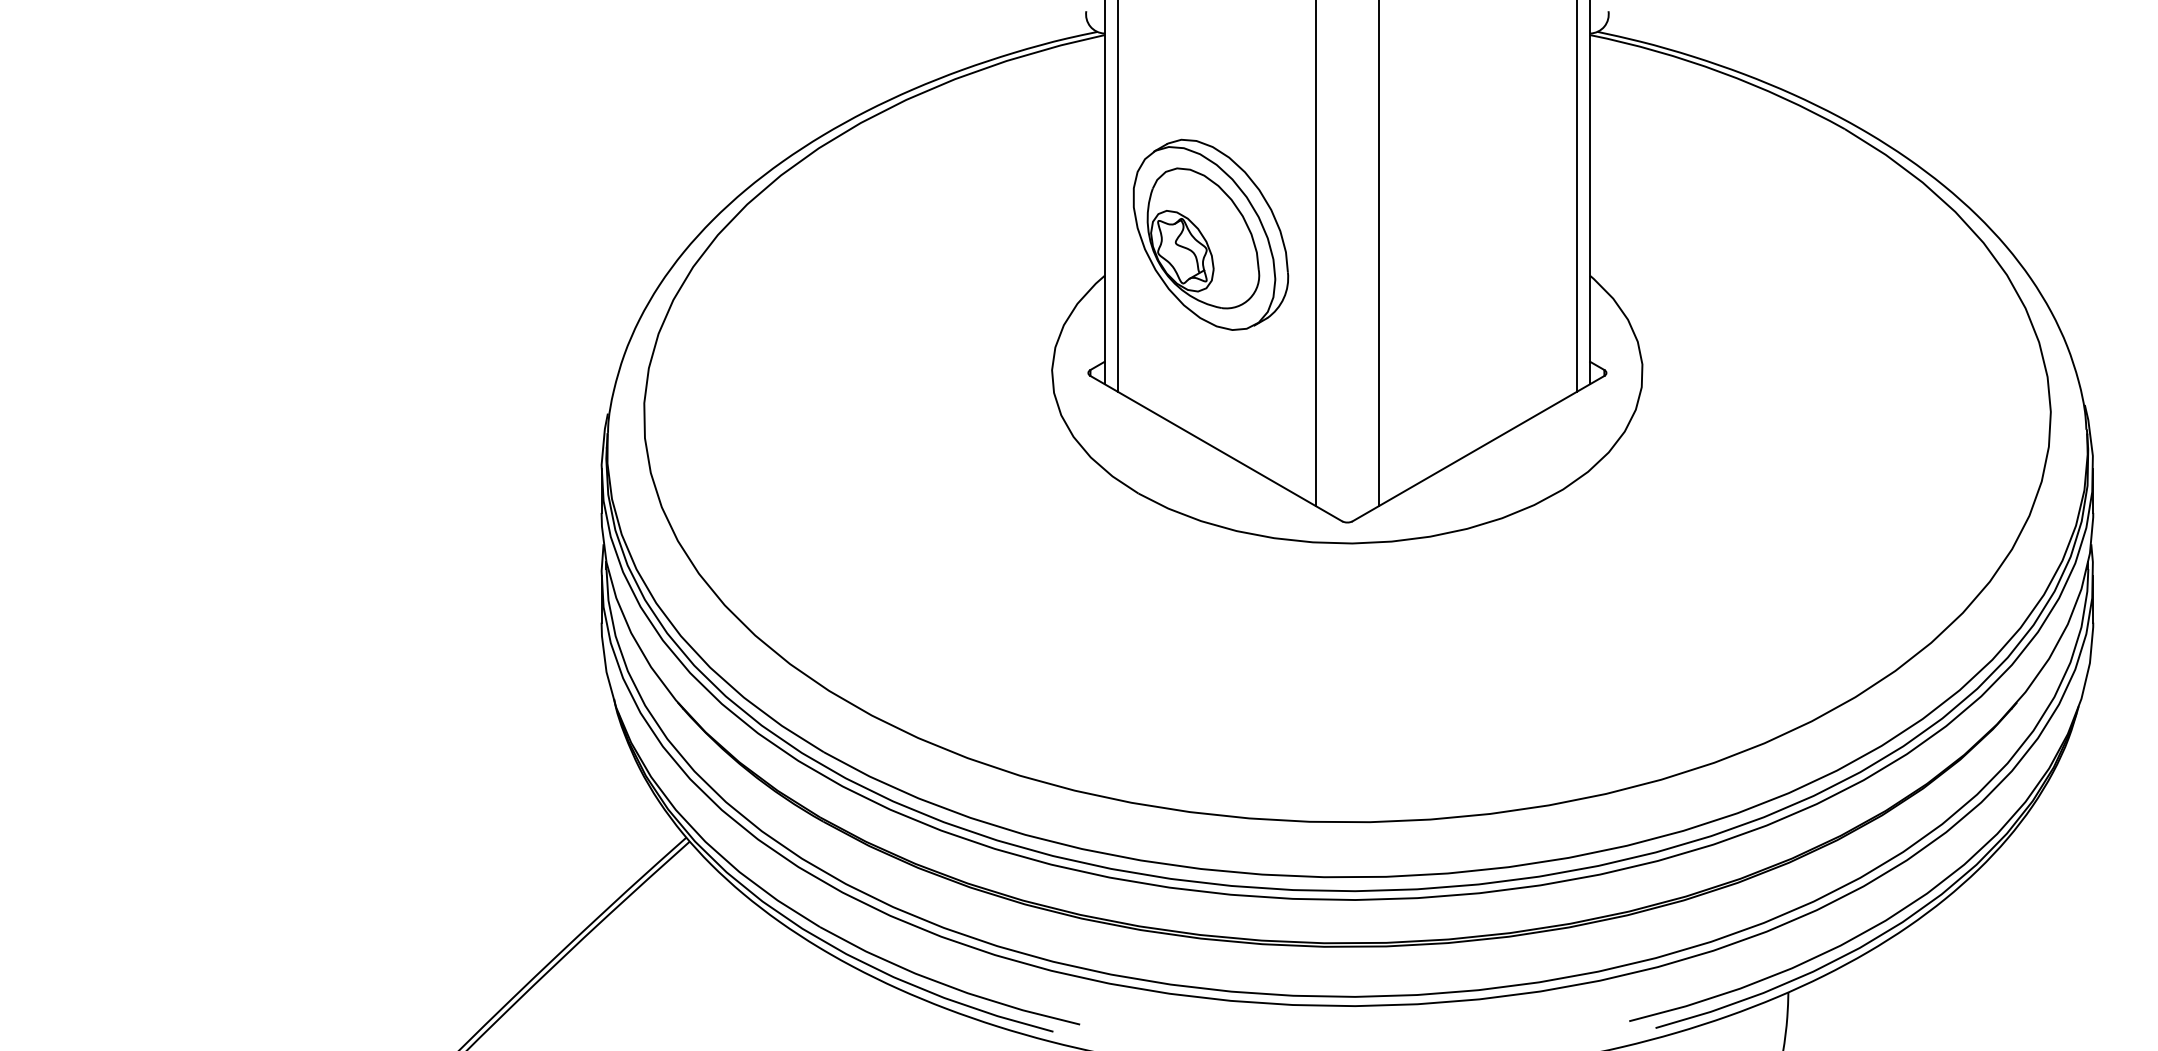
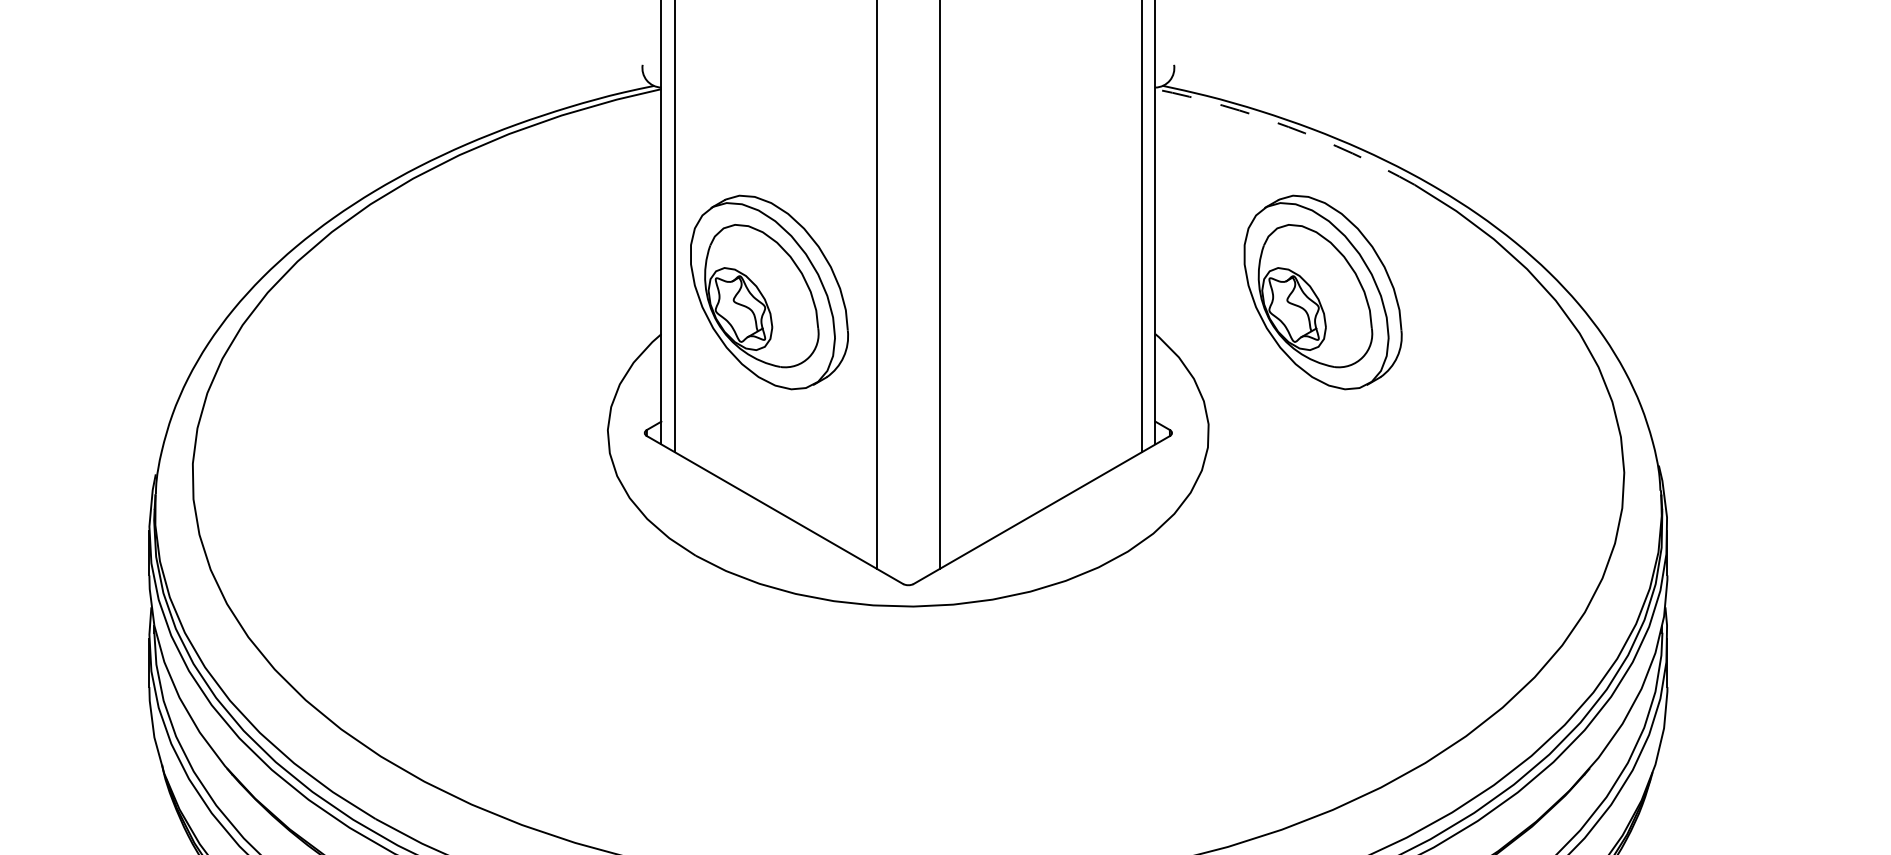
arc: (1721, 72) -> (1289, 127), solid -> dashed
part: (1754, 234) -> (1322, 292), added

